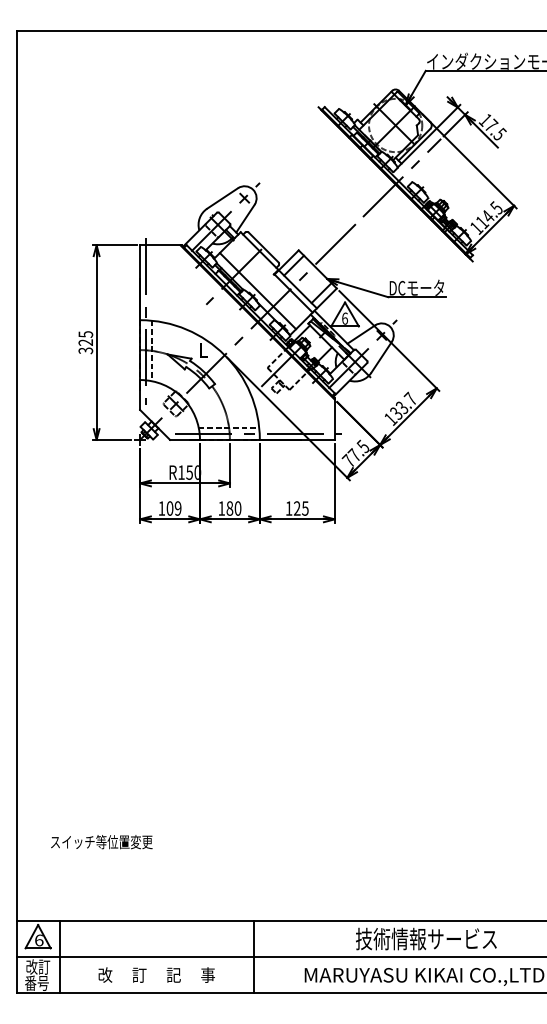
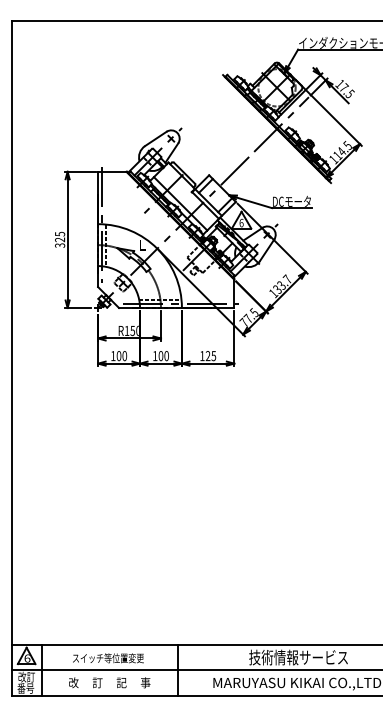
text: (177, 508) -> (124, 356), 109 -> 100
text: (229, 508) -> (160, 356), 180 -> 100
text: (101, 842) -> (108, 658), moved

